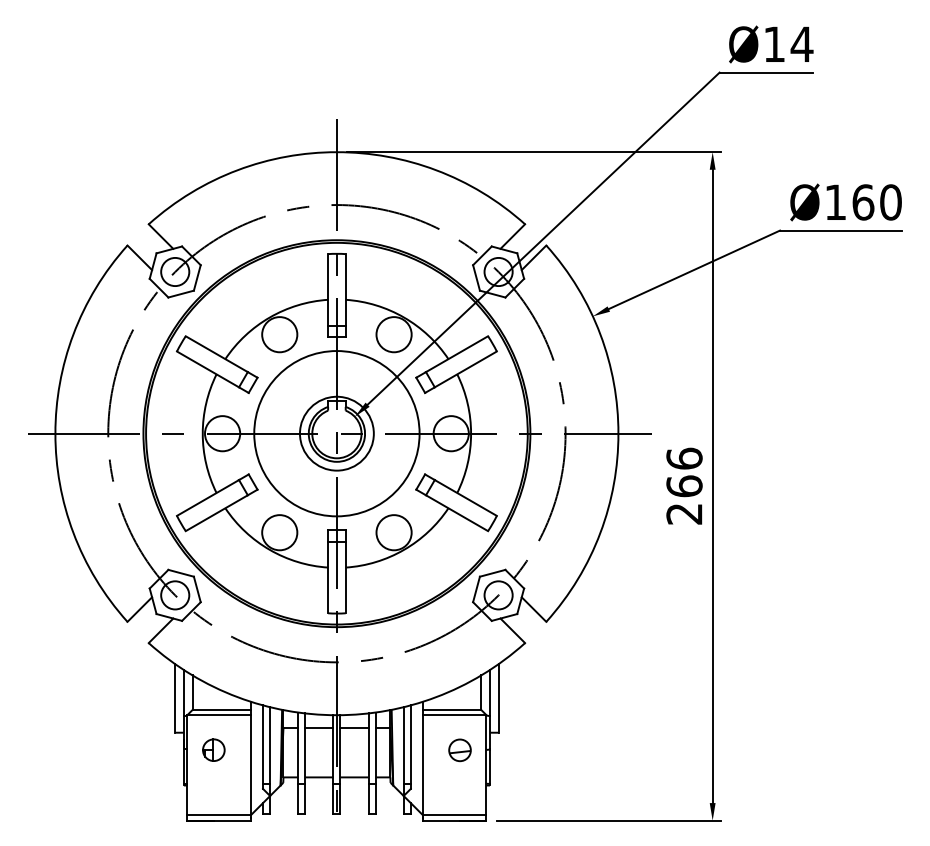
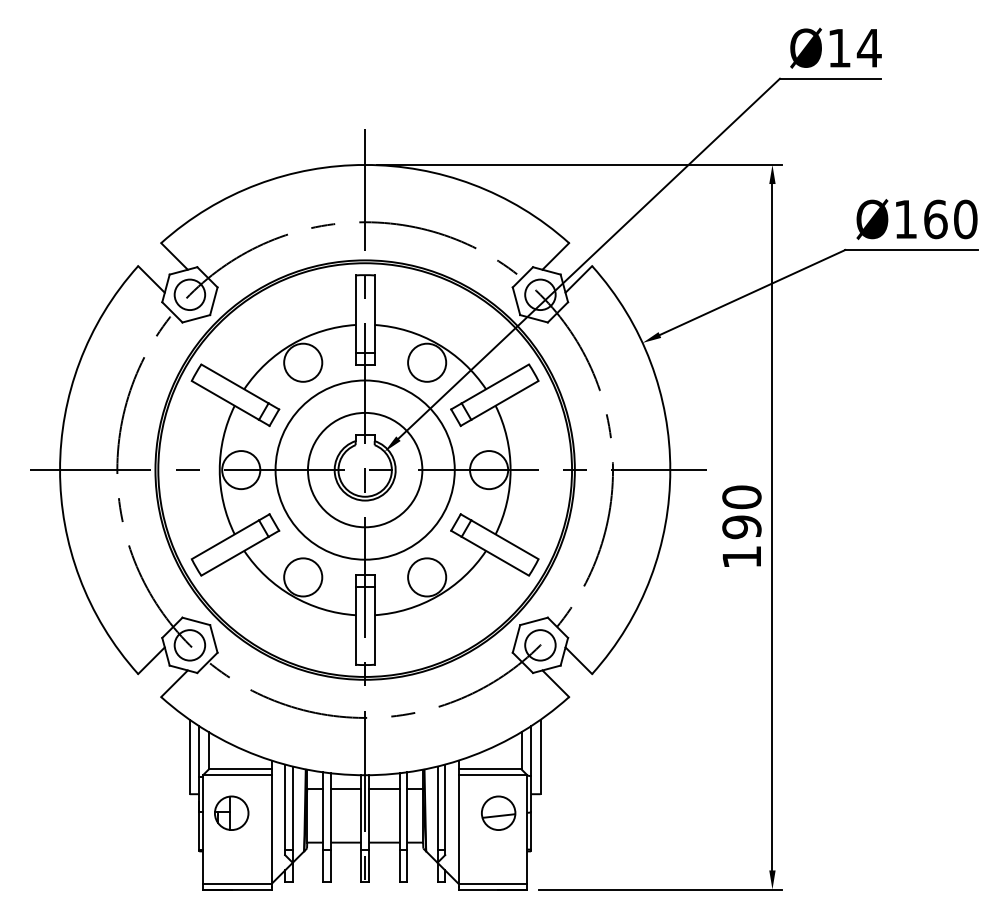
circle: (336, 433) -> (364, 469), size x1.43
text: (684, 485) -> (741, 526), 266 -> 190
part: (213, 749) -> (231, 812), size x1.43
part: (459, 750) -> (498, 813), size x1.43

